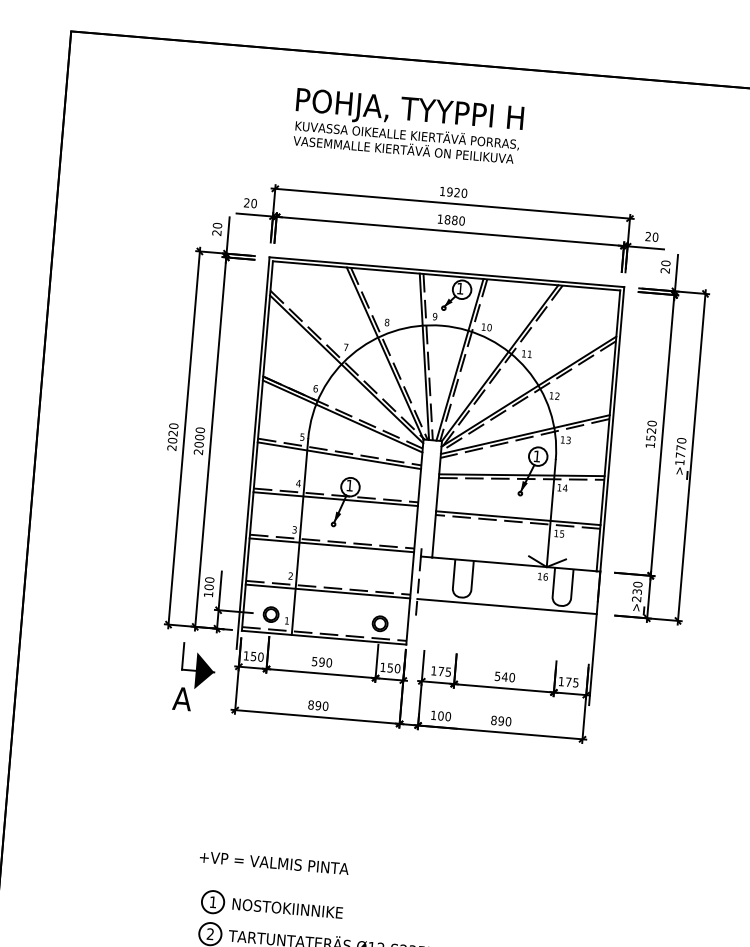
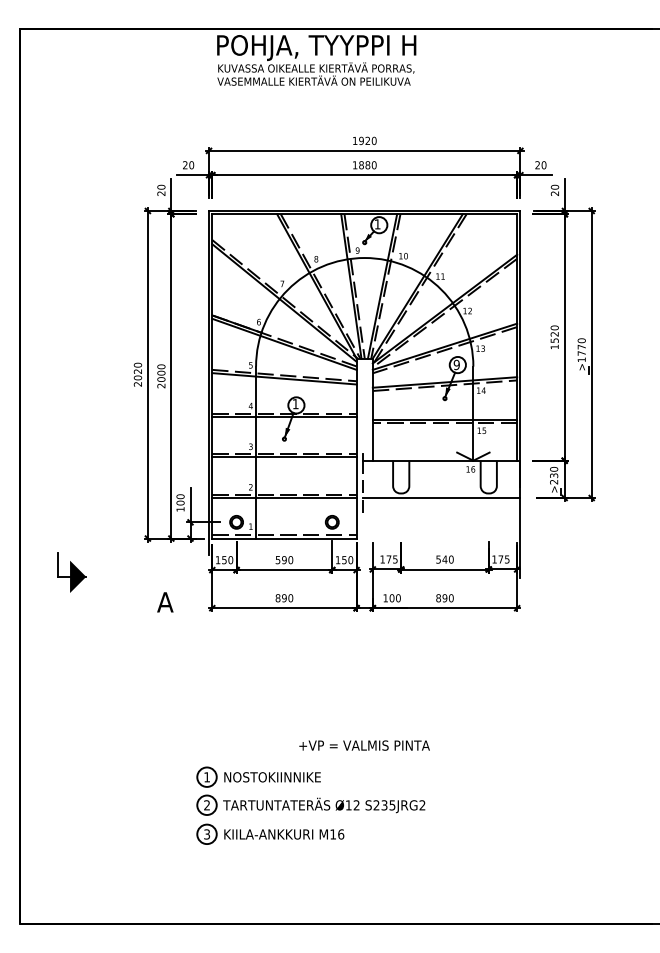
text: (408, 126) -> (316, 60), moved
text: (536, 455) -> (456, 364), 1 -> 9
part: (197, 666) -> (71, 572), moved
text: (274, 862) -> (364, 745), moved

